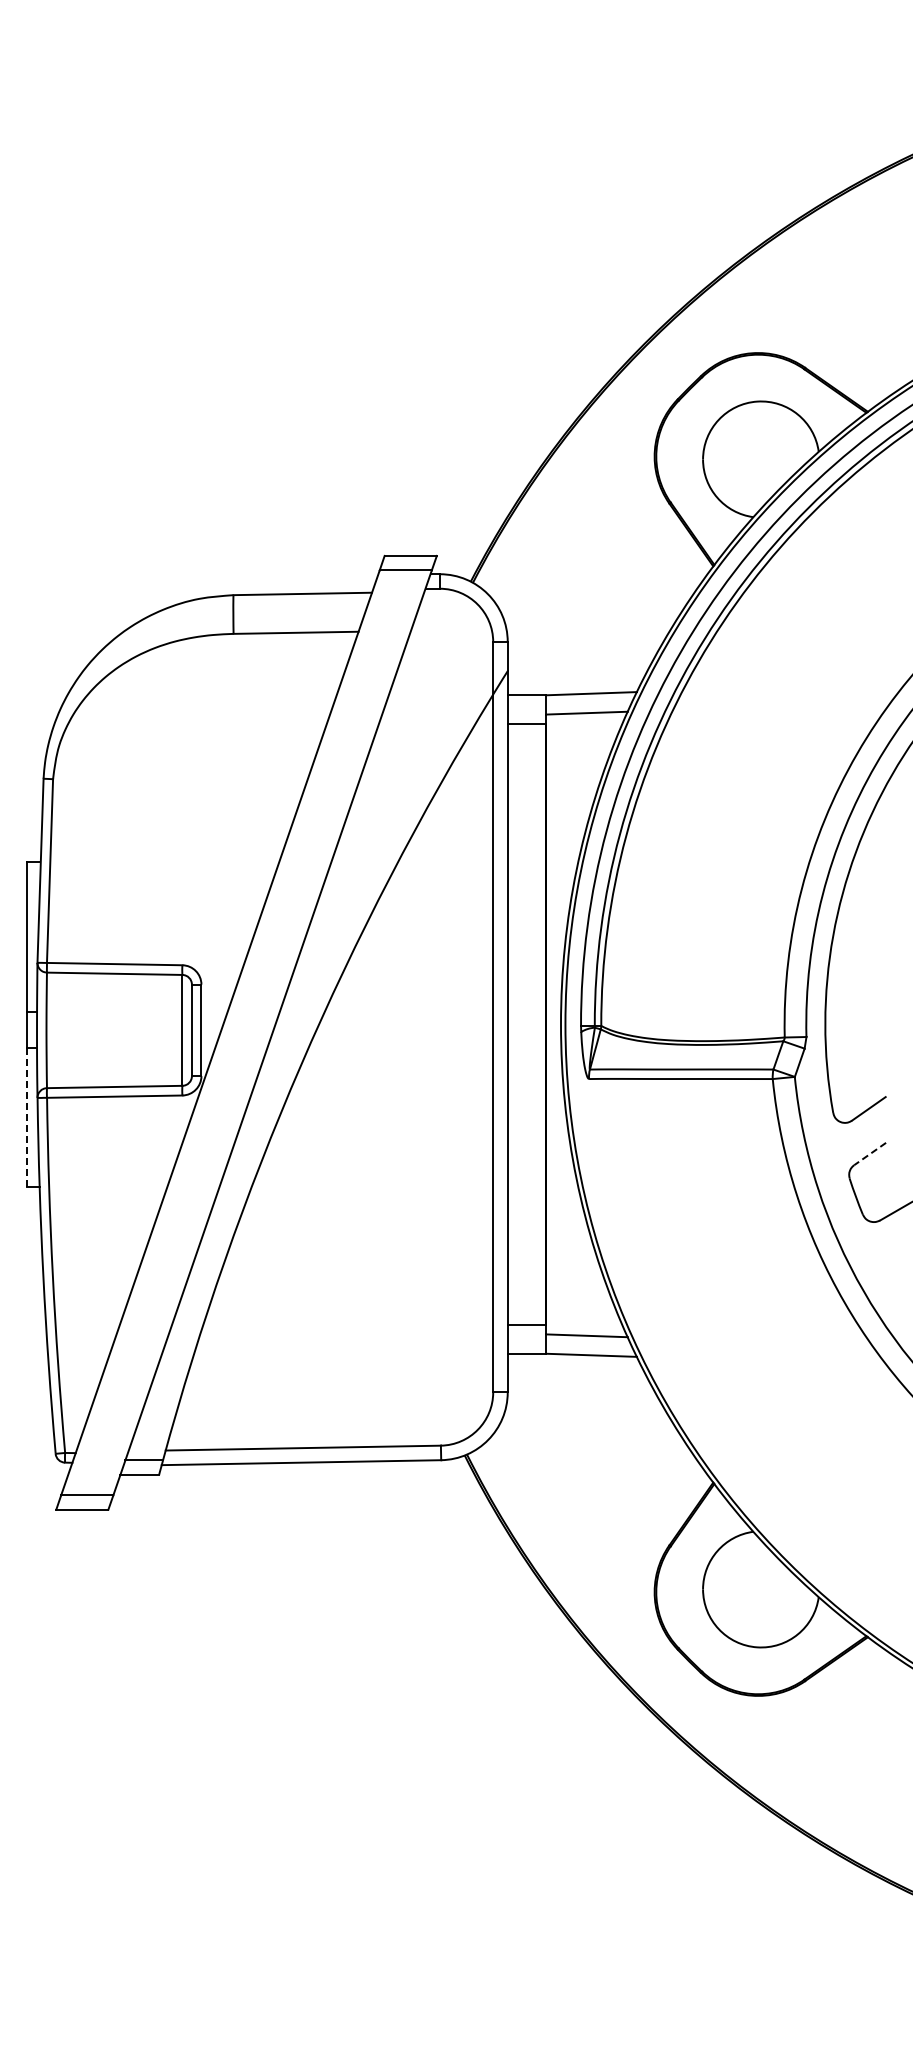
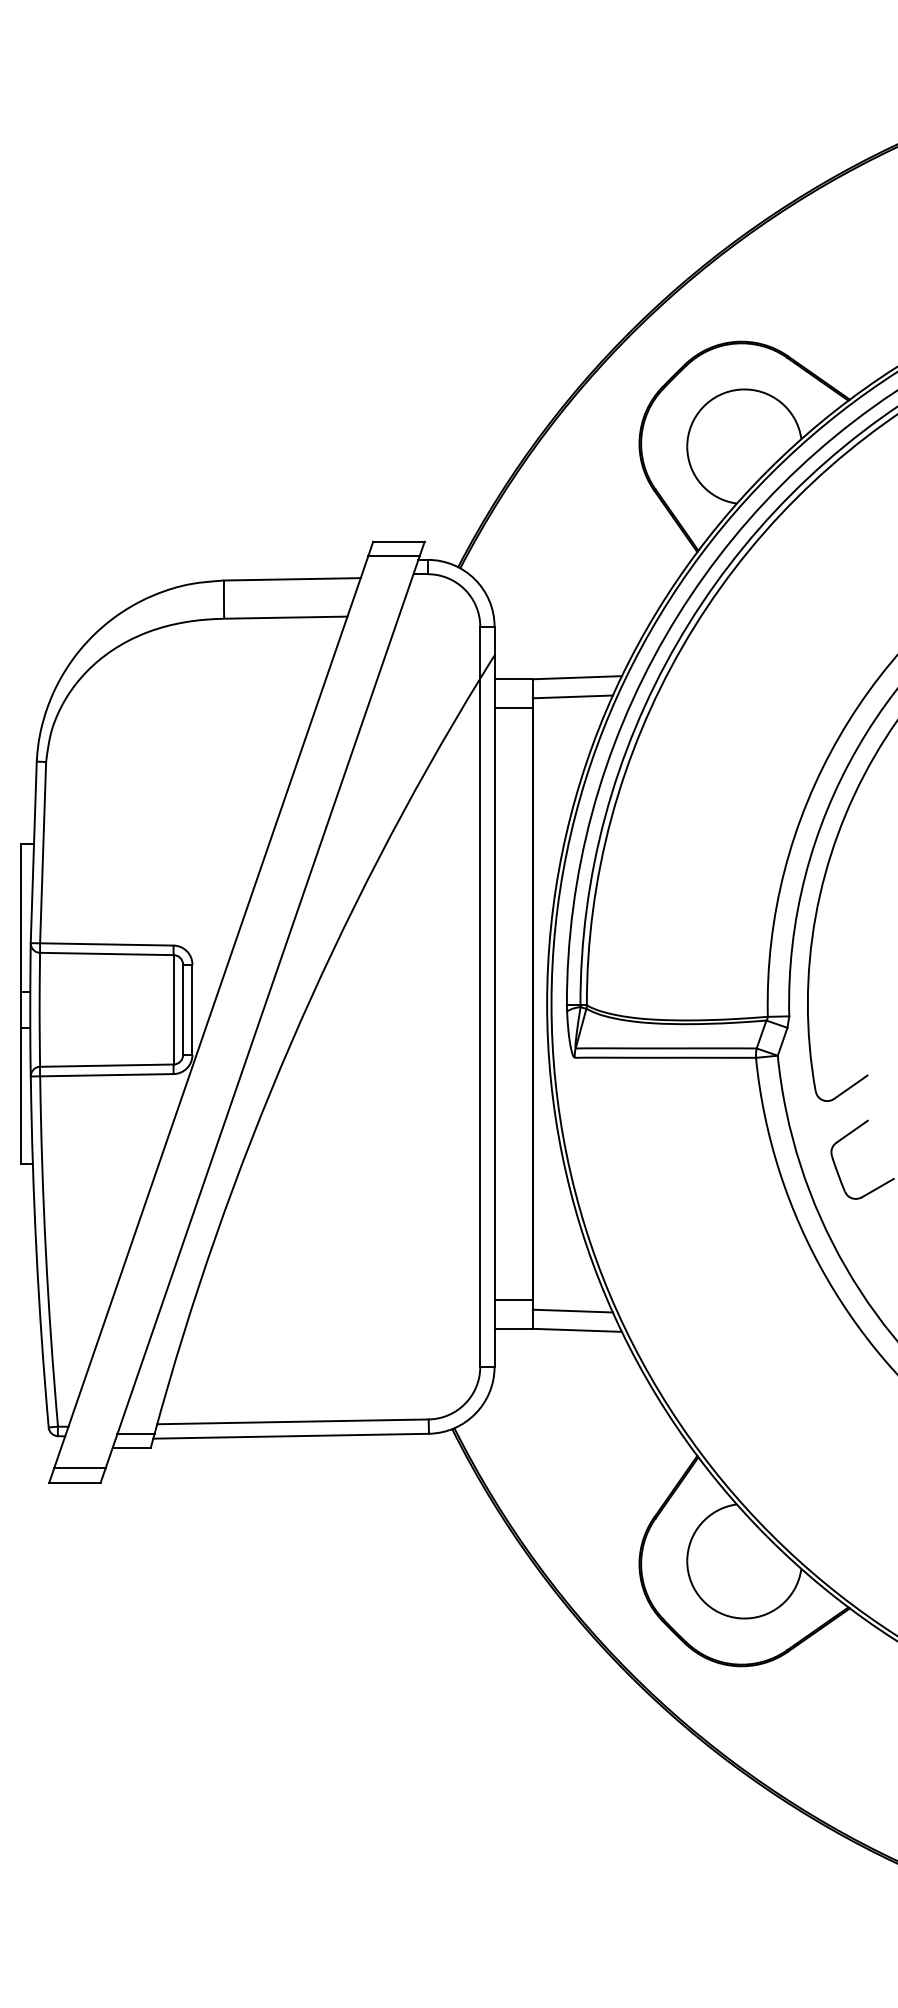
line: (27, 1117) -> (20, 1095), dashed -> solid
line: (869, 1154) -> (851, 1132), dashed -> solid

